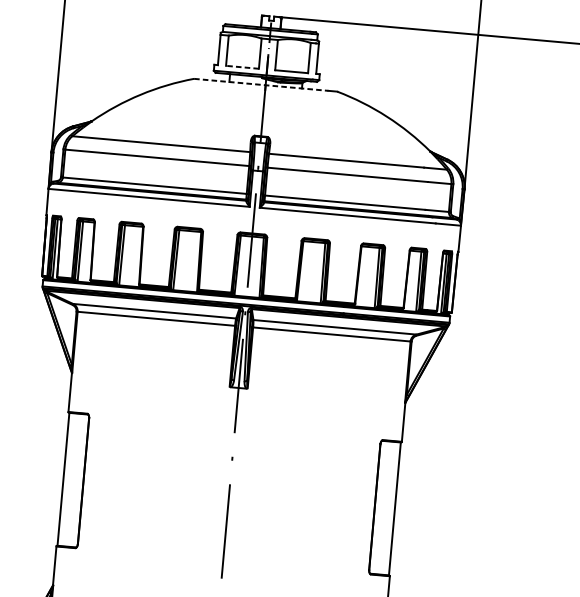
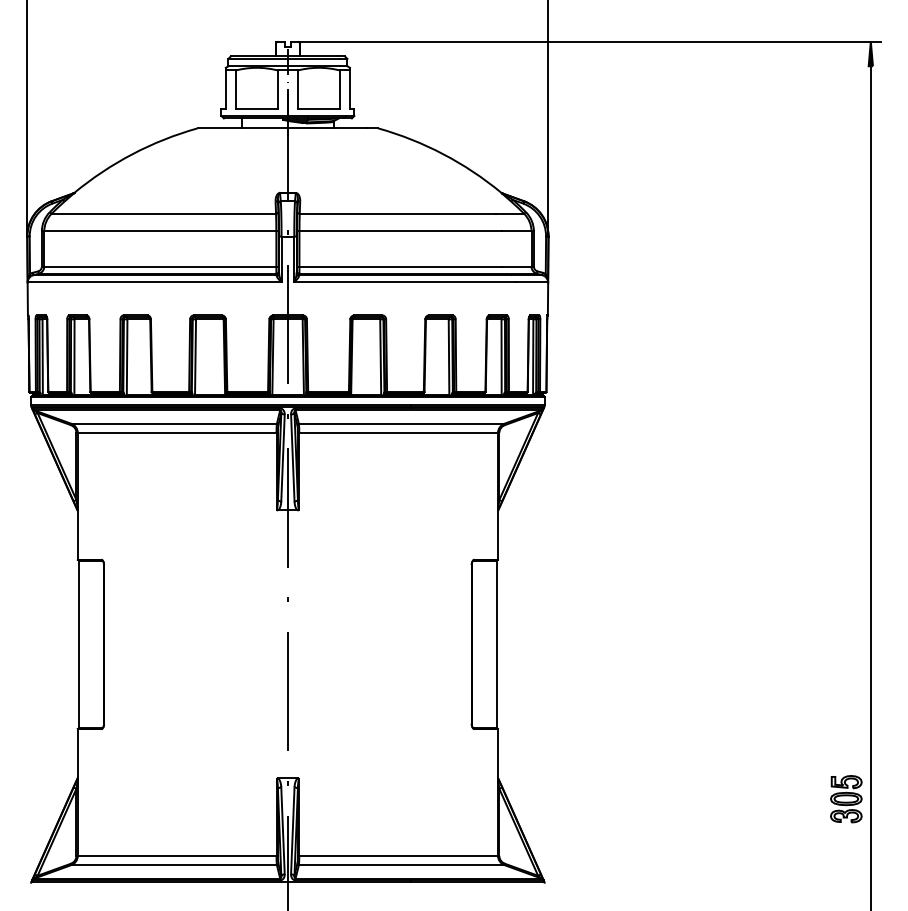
line: (242, 67) -> (256, 108), dashed -> solid
line: (261, 84) -> (282, 128), dashed -> solid

